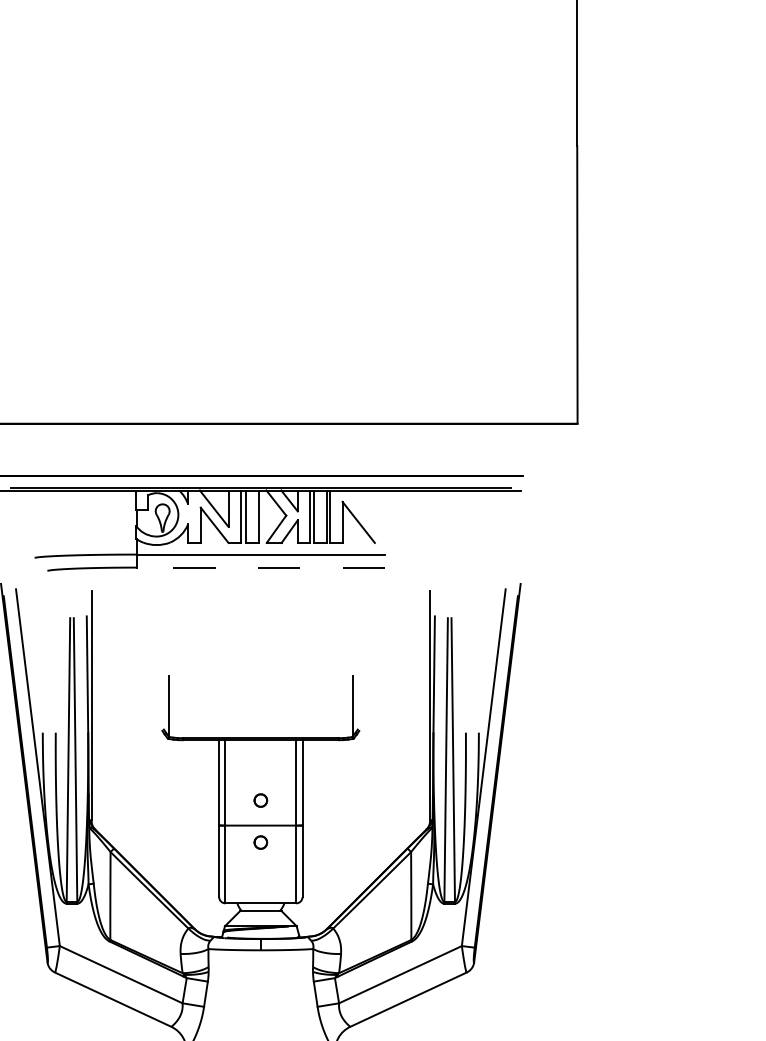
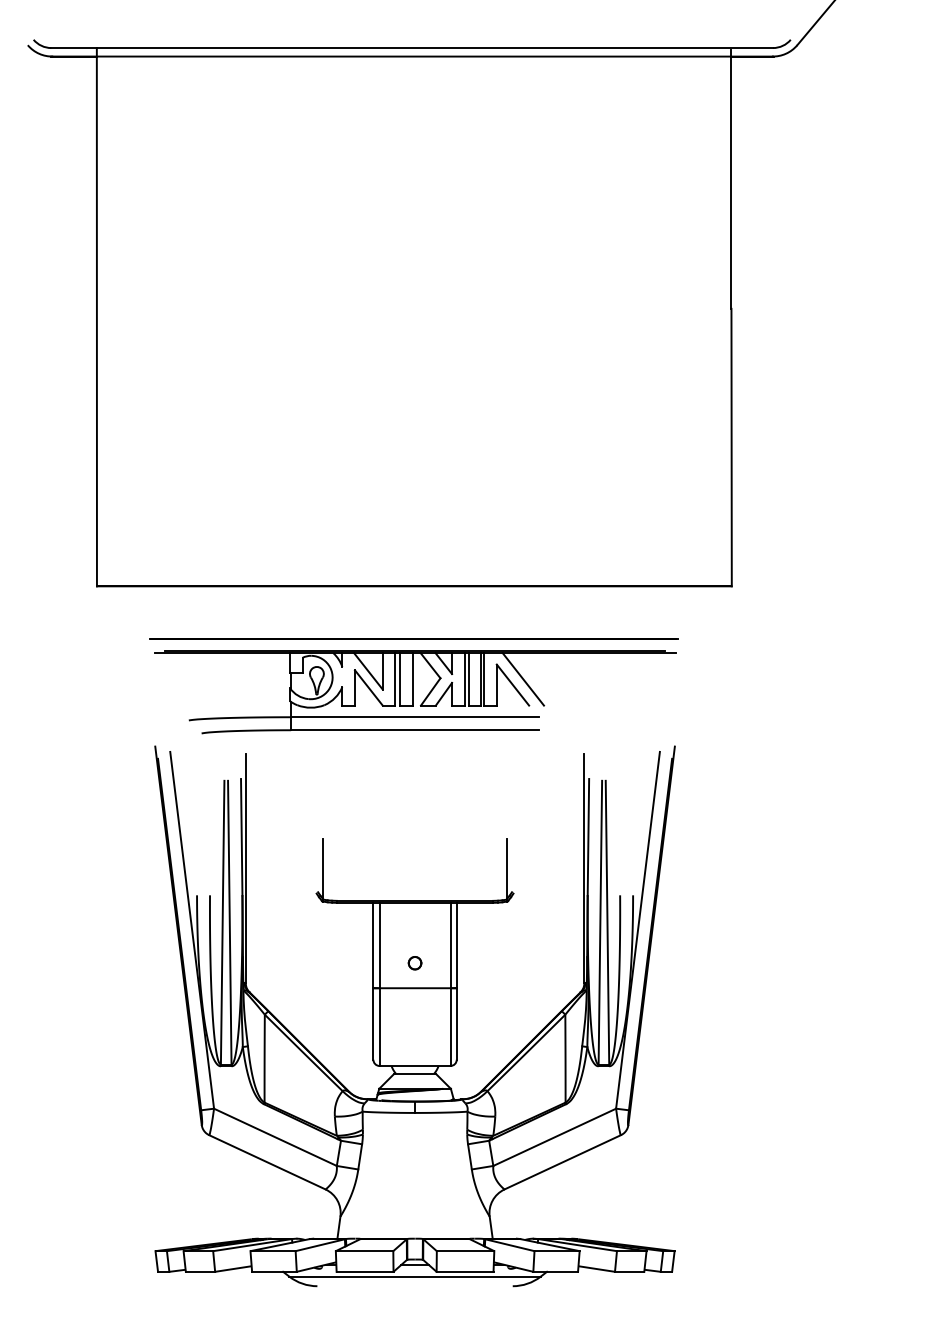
line: (369, 516) -> (523, 679), added
line: (261, 567) -> (415, 730), dashed -> solid
part: (260, 842) -> (414, 1005), removed

